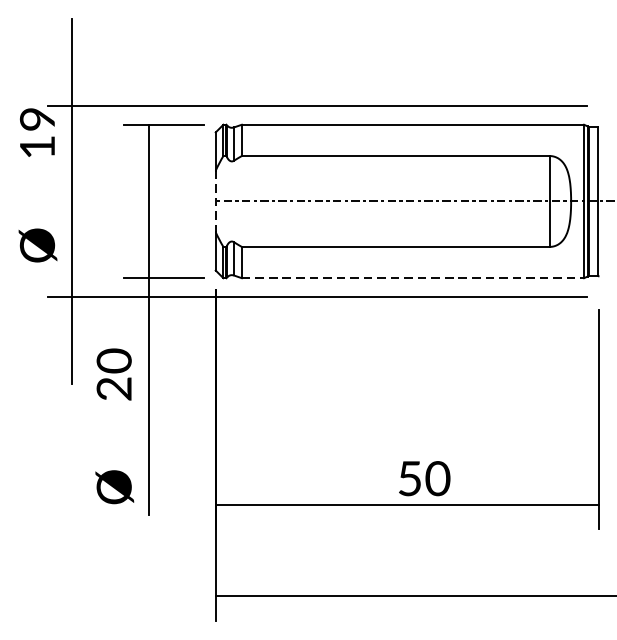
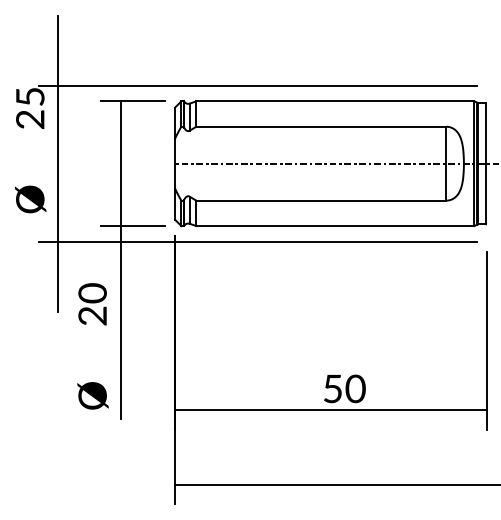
text: (37, 133) -> (30, 108), 19 -> 25
line: (216, 202) -> (175, 164), dashed -> solid
line: (413, 278) -> (335, 226), dashed -> solid

